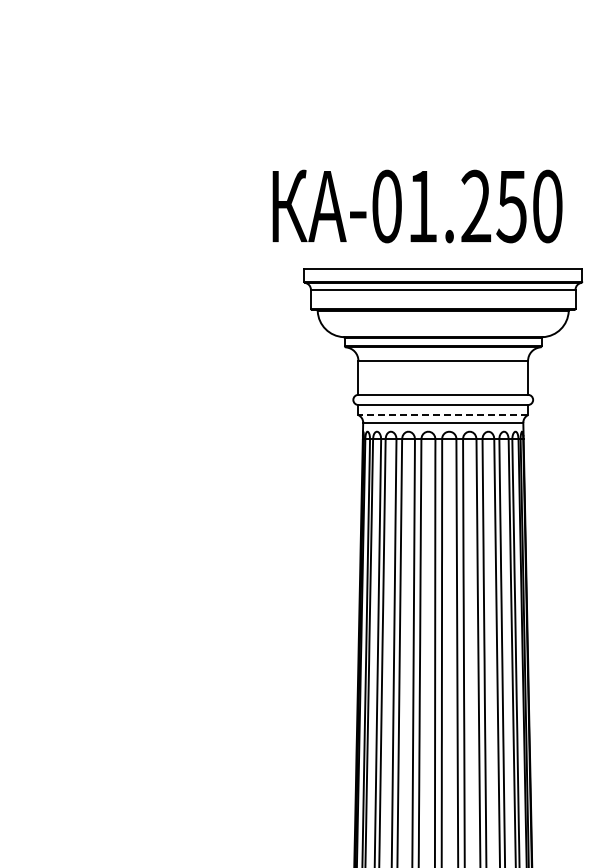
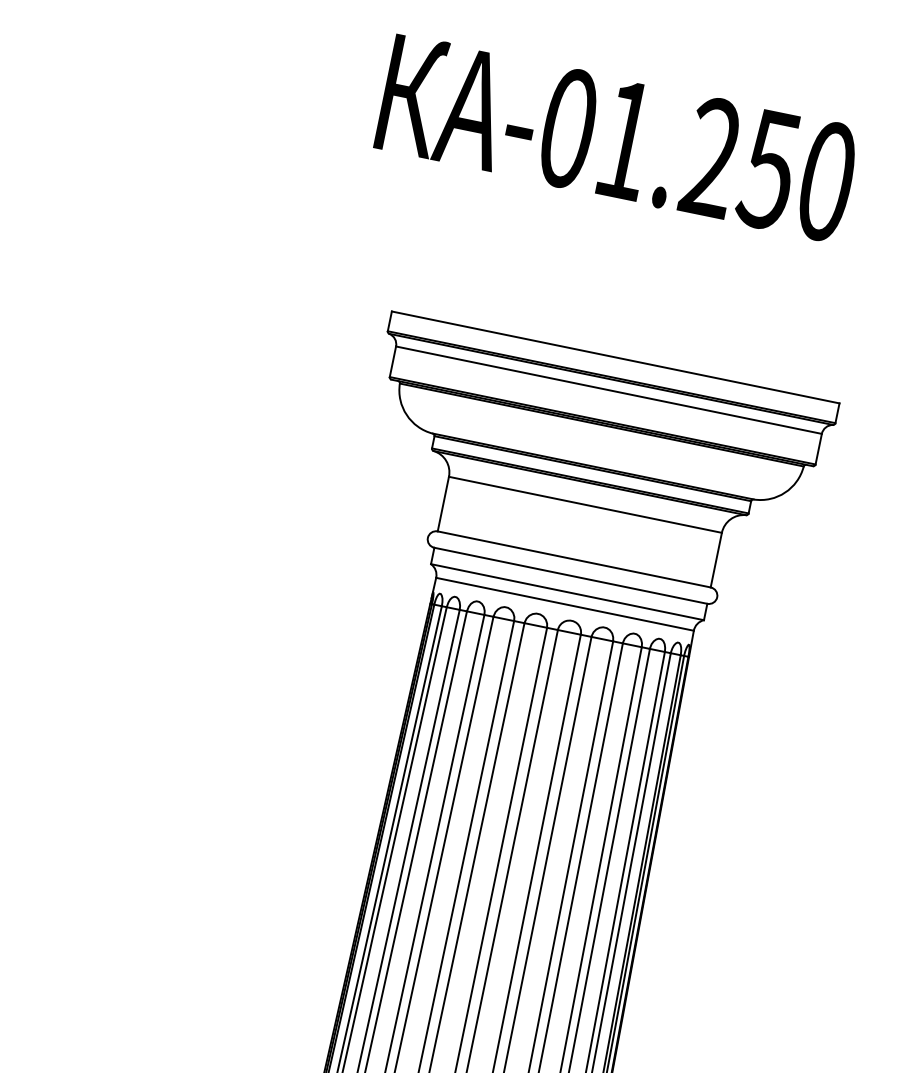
text: (417, 206) -> (617, 138), moved
line: (443, 415) -> (567, 592), dashed -> solid

